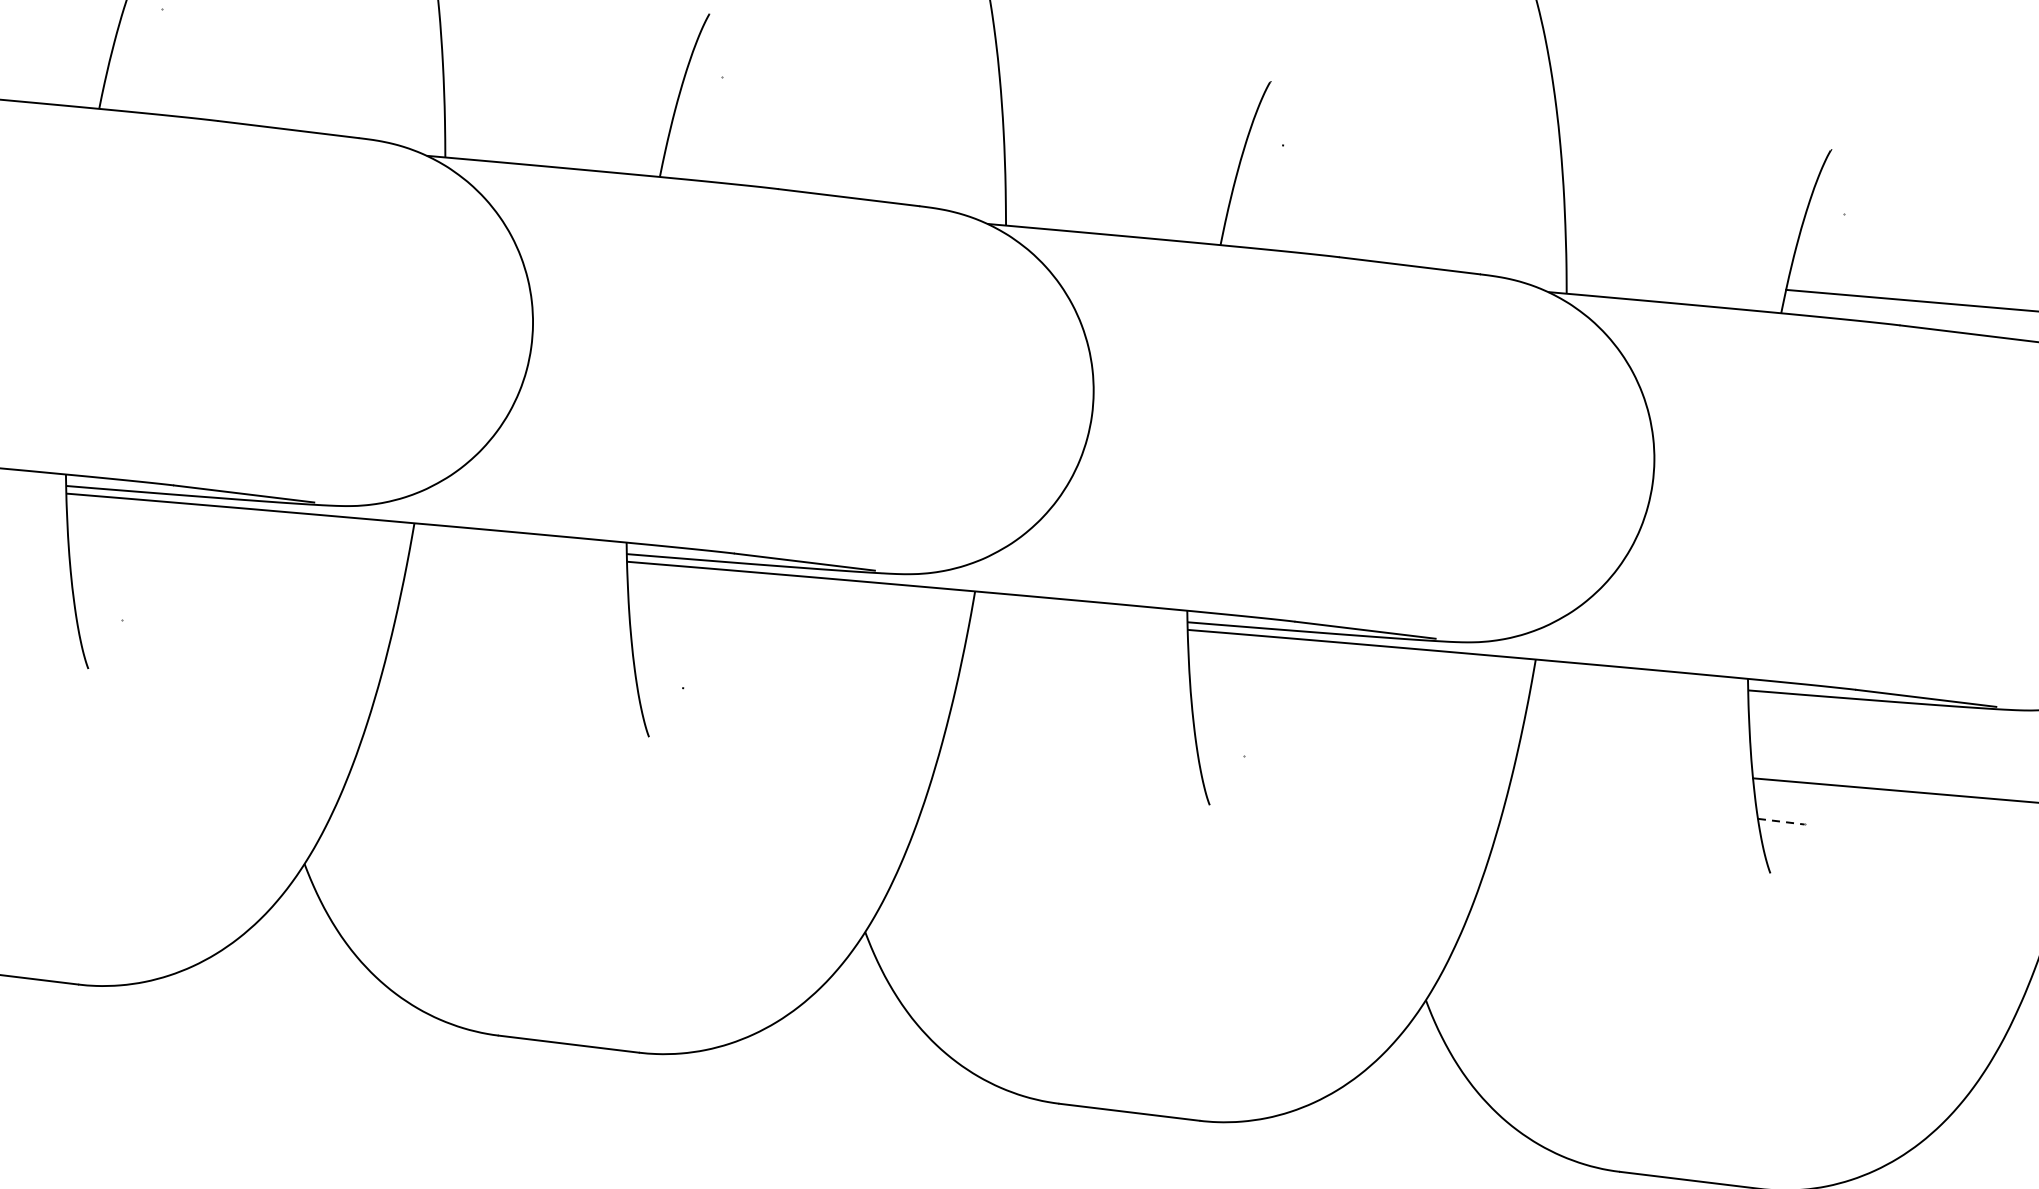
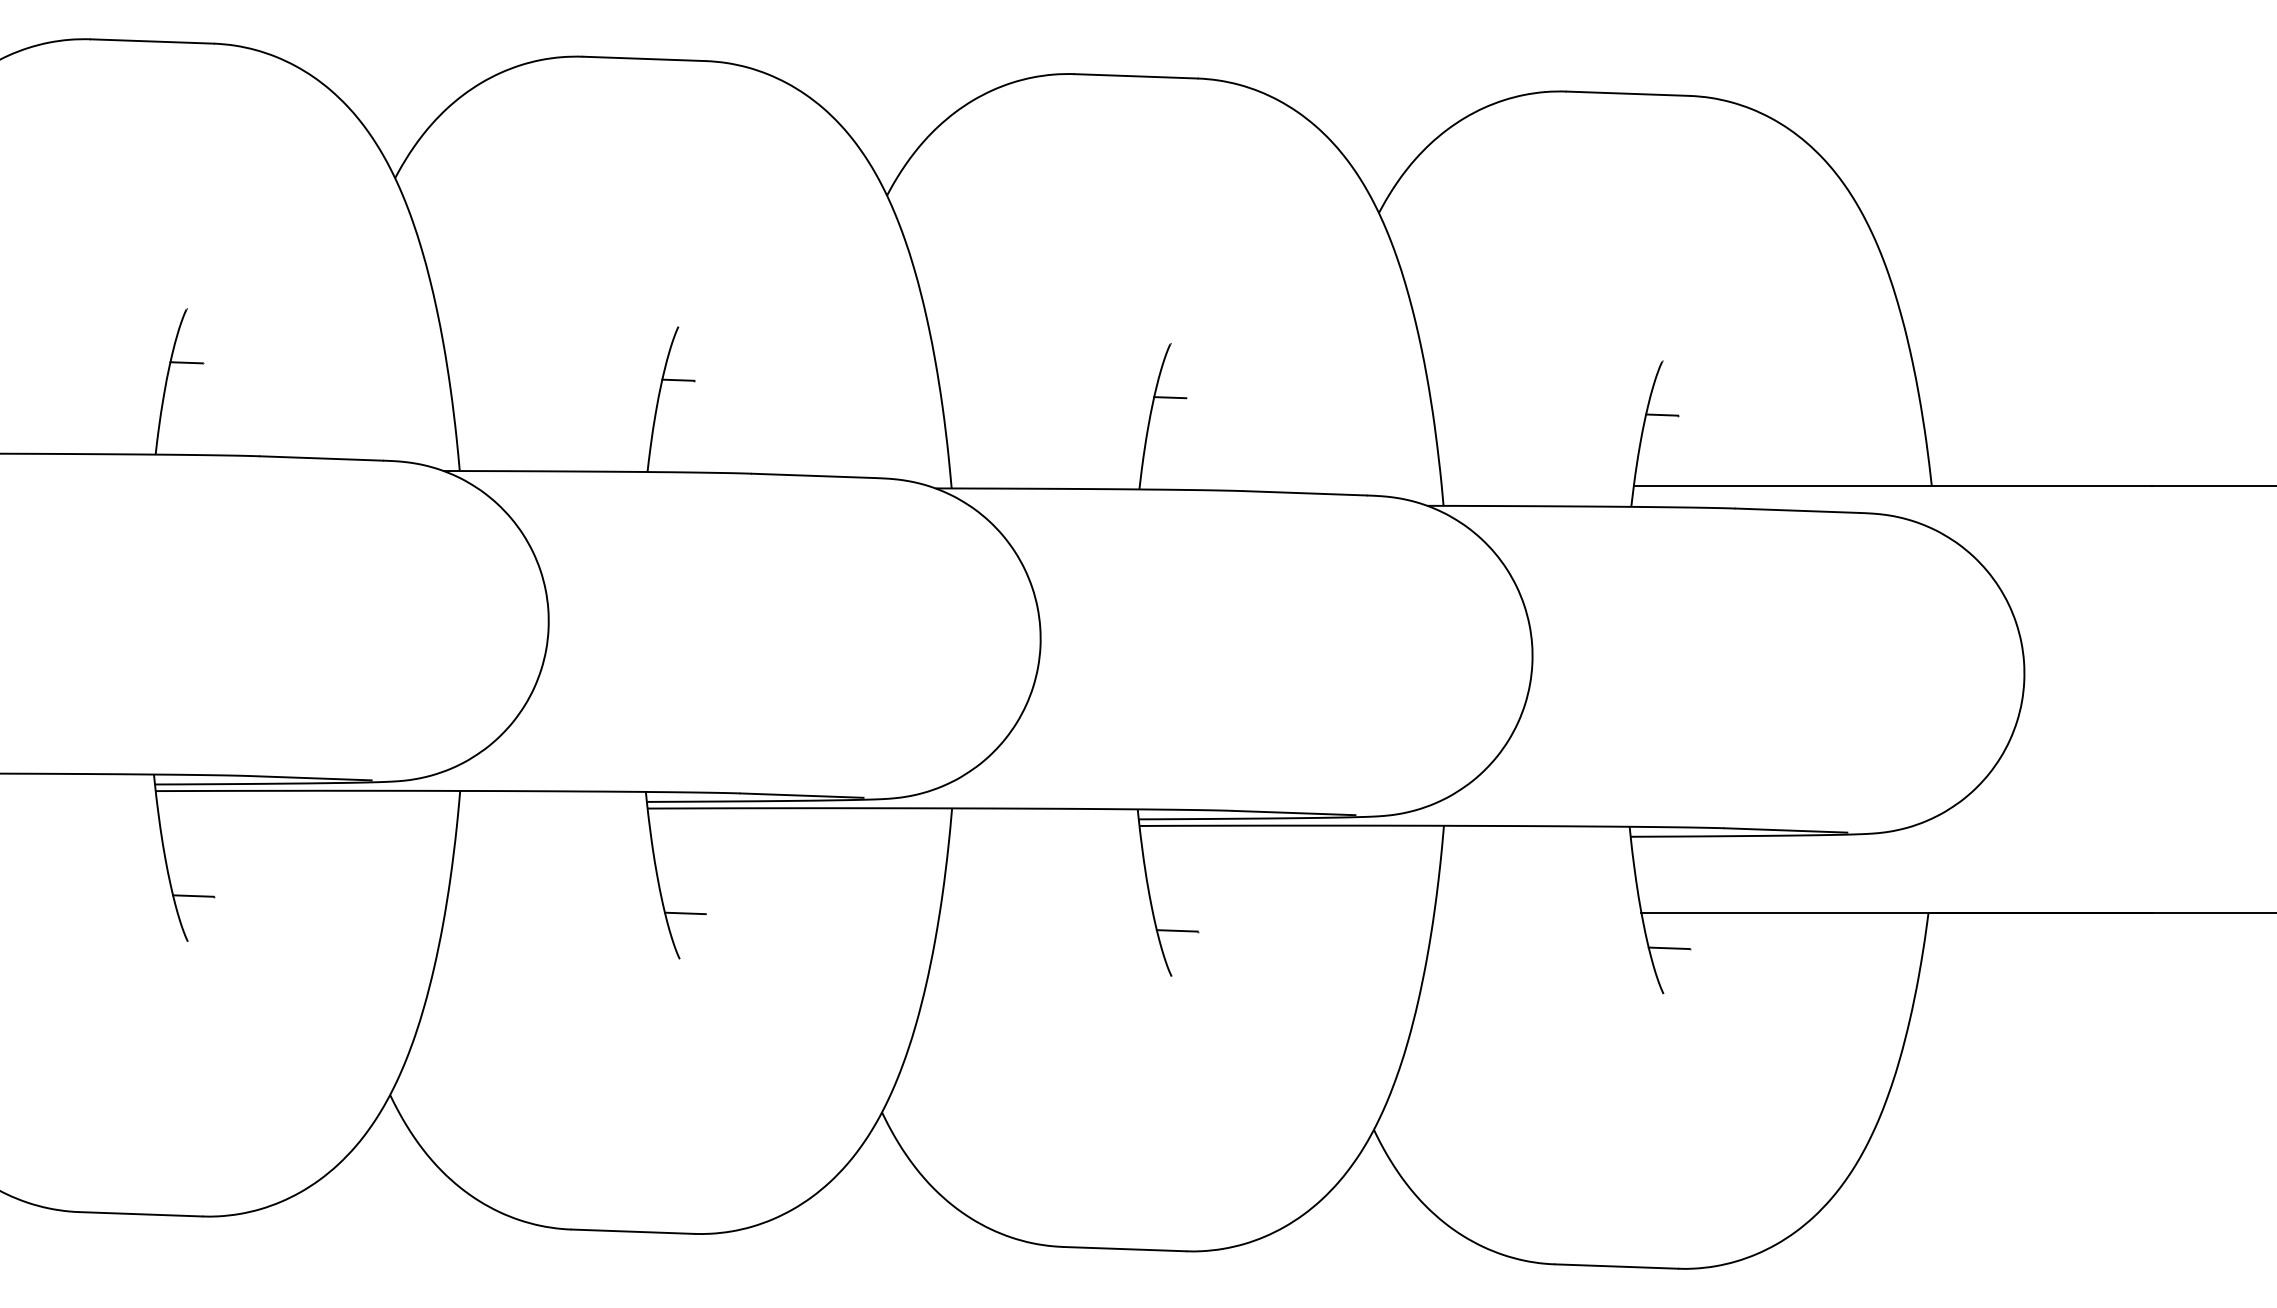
line: (143, 6) -> (186, 362), added
line: (704, 74) -> (678, 379), added
line: (1265, 143) -> (1170, 397), added
line: (1825, 210) -> (1662, 414), added
line: (99, 616) -> (193, 895), added
line: (658, 685) -> (684, 913), added
line: (1219, 753) -> (1176, 930), added
line: (1781, 821) -> (1669, 948), dashed -> solid

